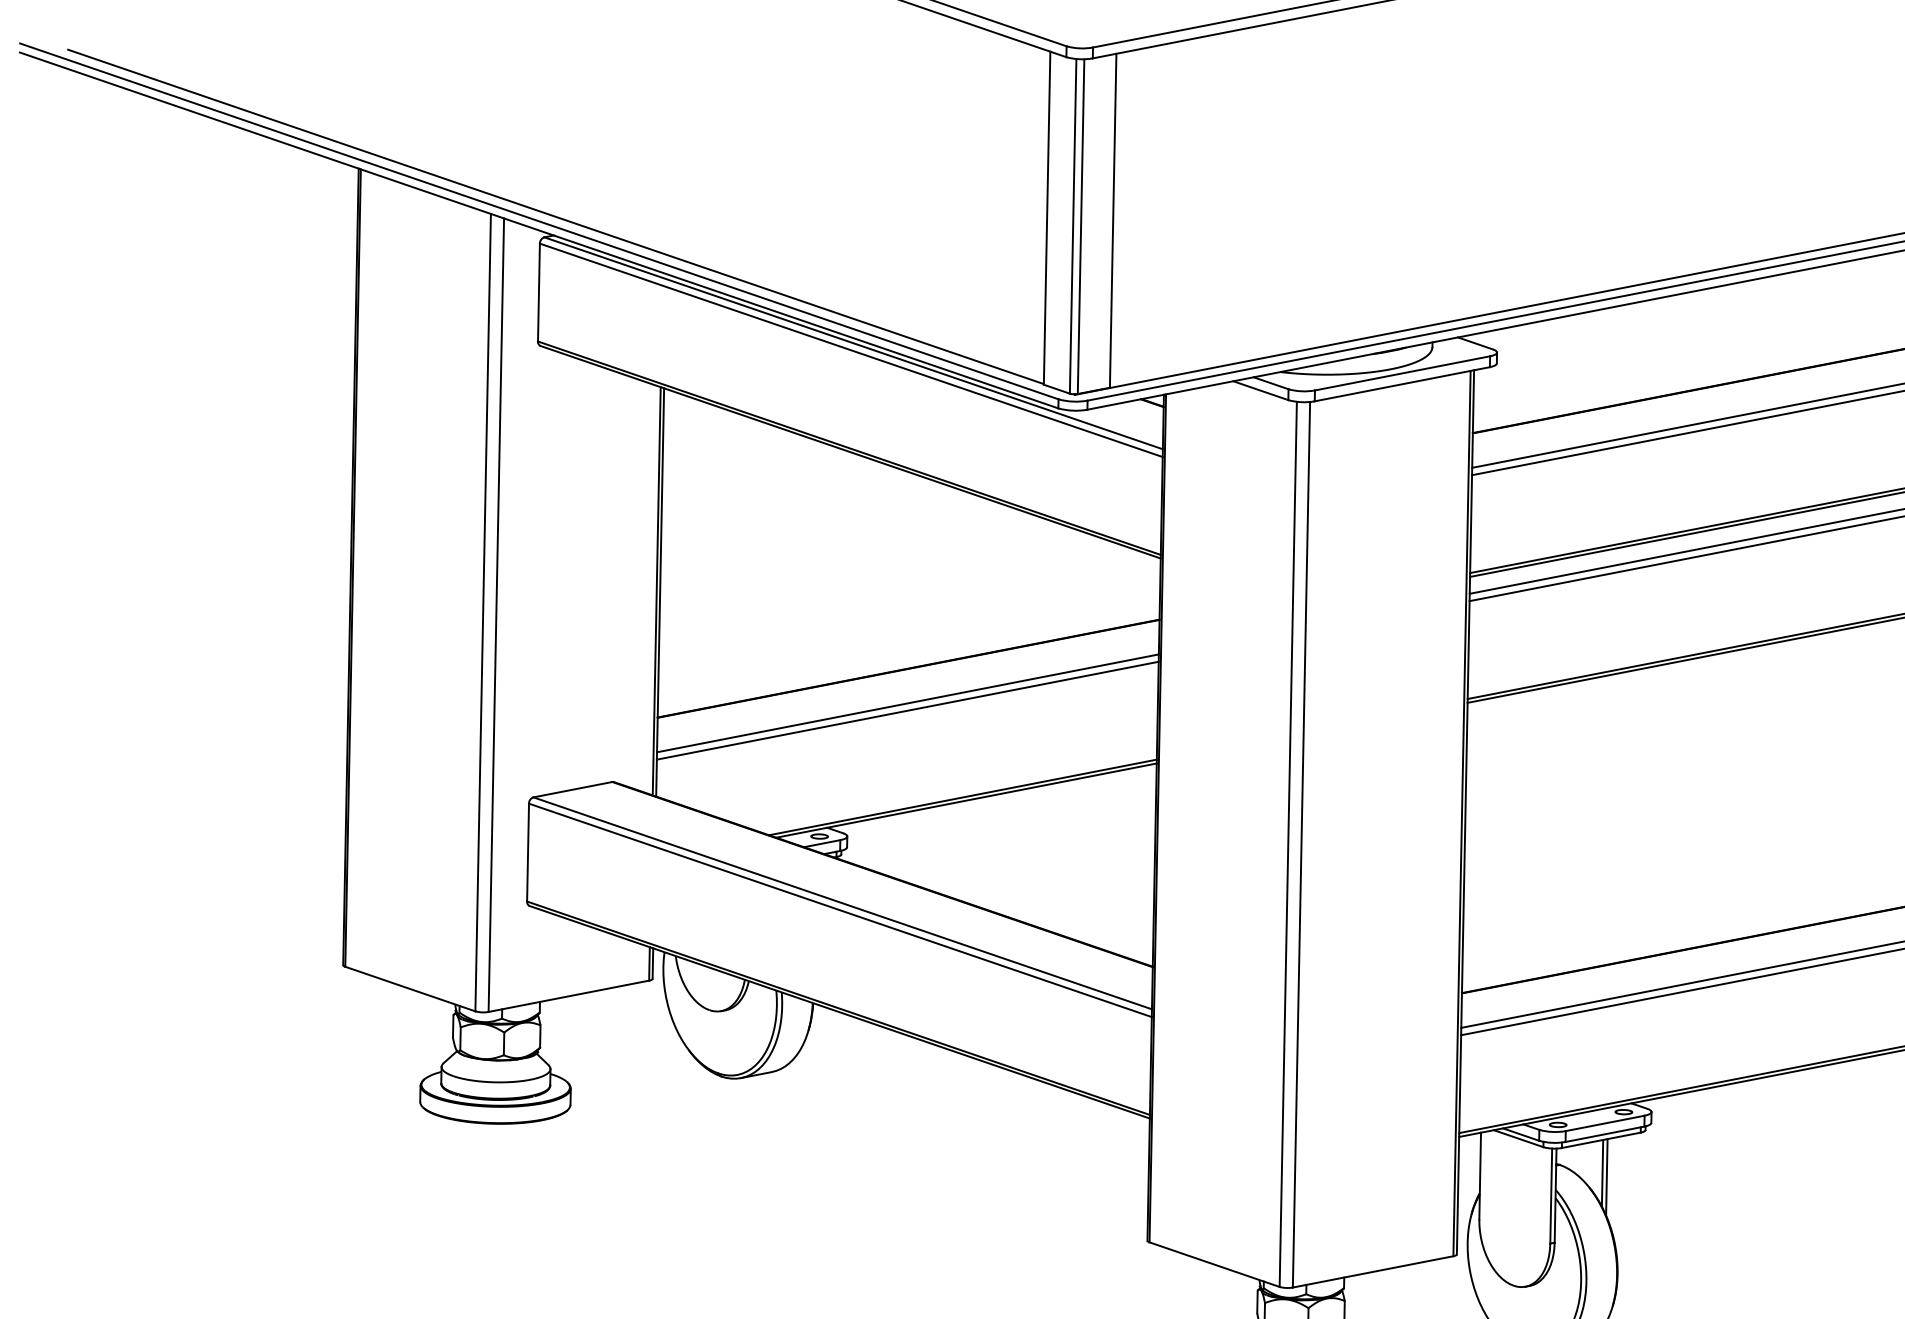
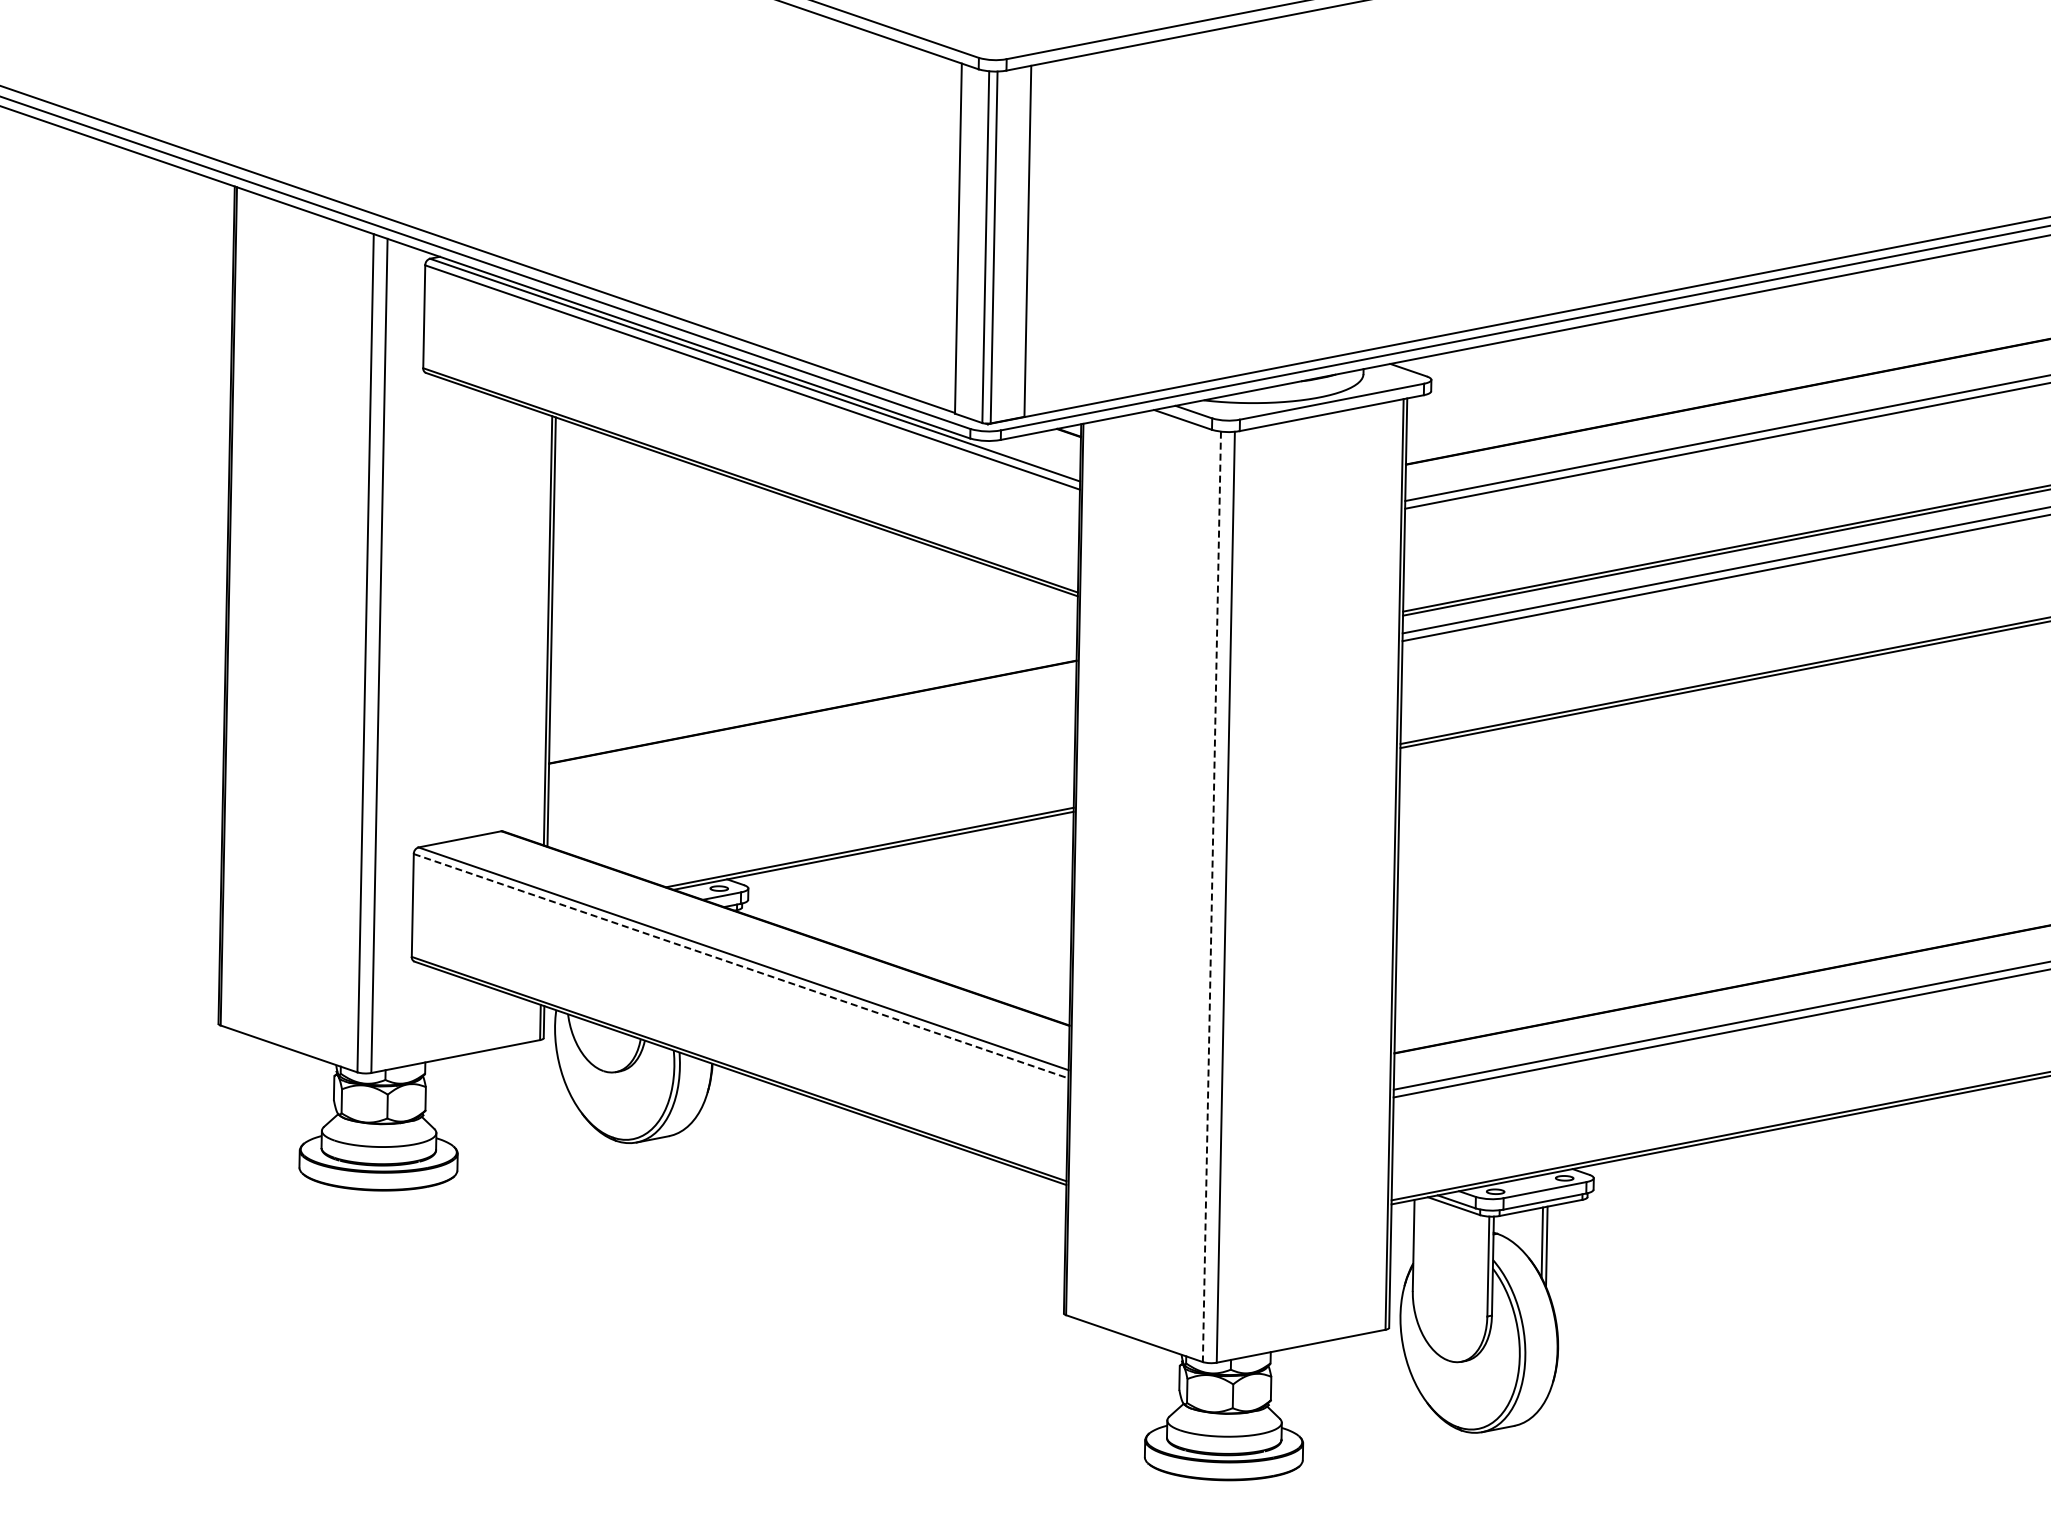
line: (907, 703) -> (811, 748), removed
line: (907, 709) -> (811, 755), removed
line: (1287, 845) -> (1211, 897), solid -> dashed
line: (840, 910) -> (741, 966), solid -> dashed

